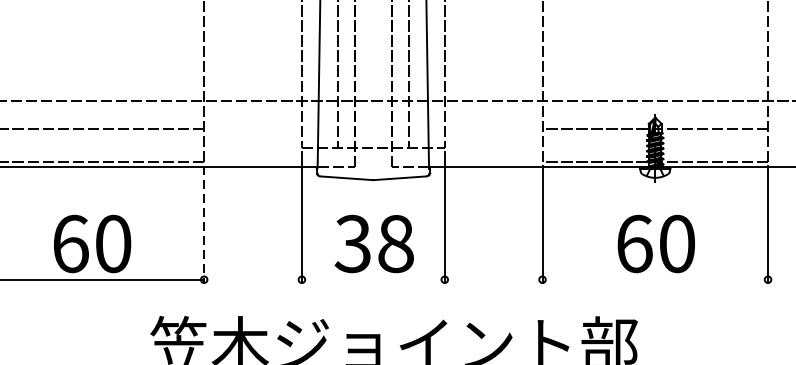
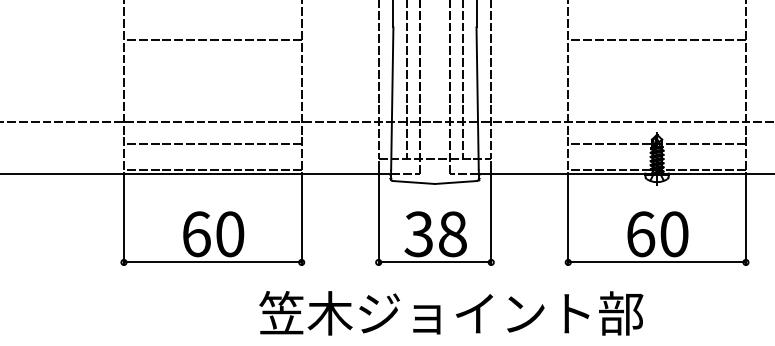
line: (203, 225) -> (301, 219), dashed -> solid
line: (372, 279) -> (434, 262), added
line: (654, 279) -> (656, 262), added

